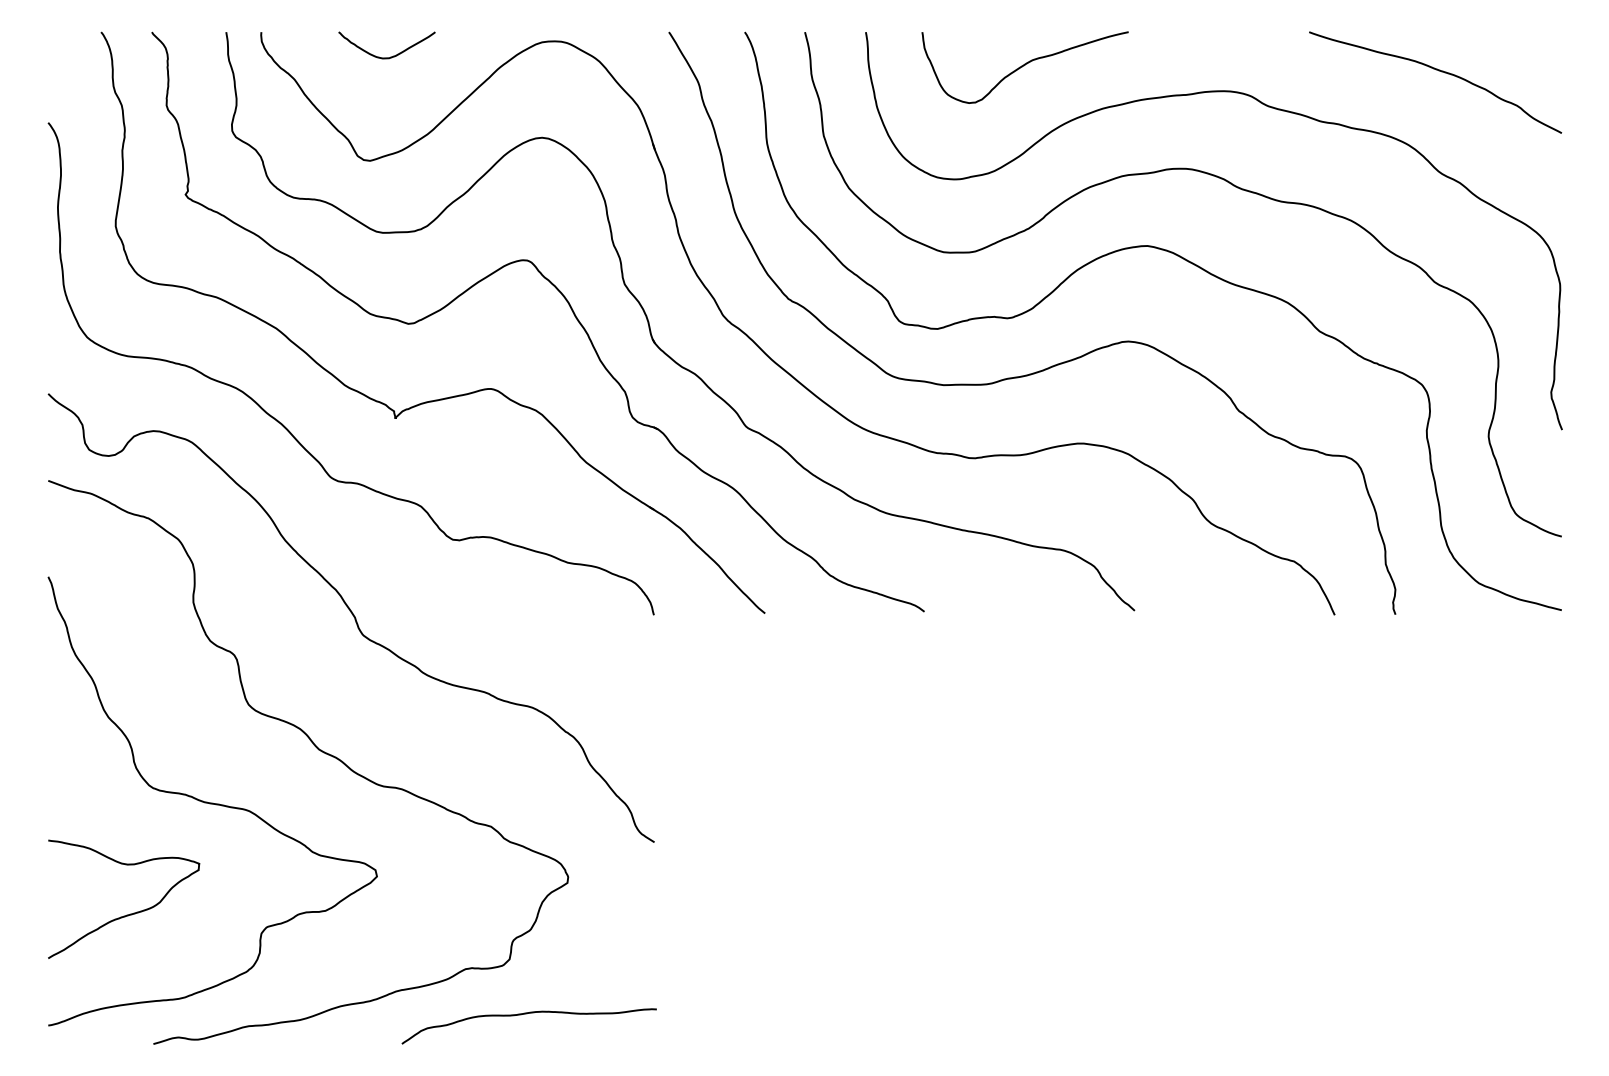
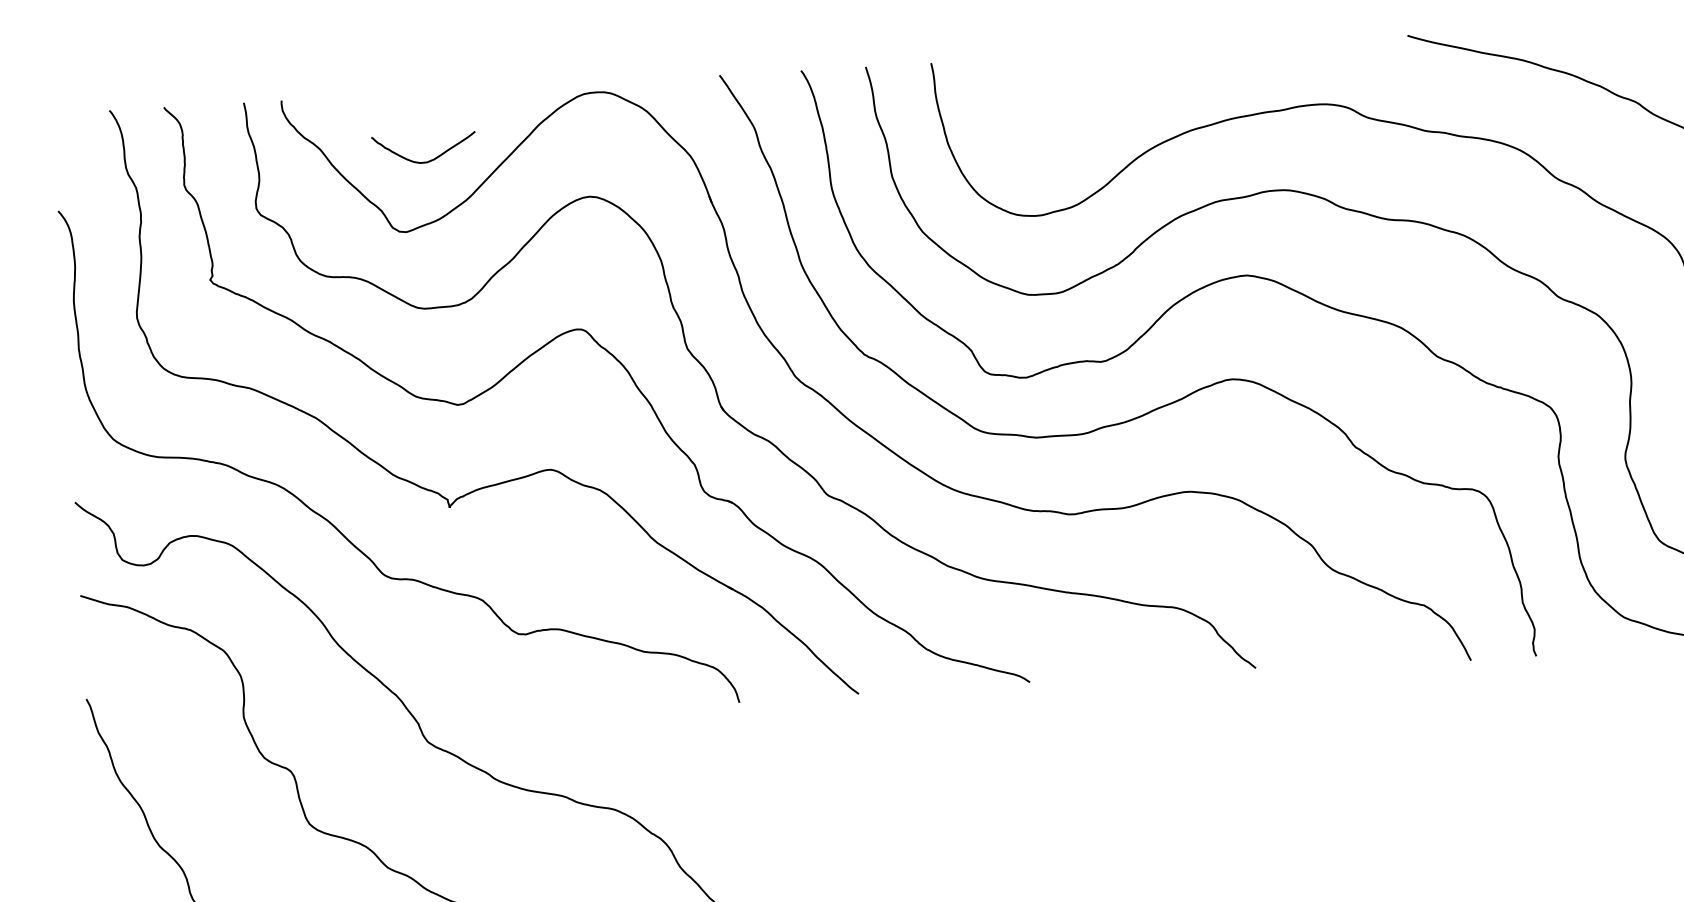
curve: (390, 56) -> (428, 160), moved
curve: (1023, 66) -> (1102, 90), removed

